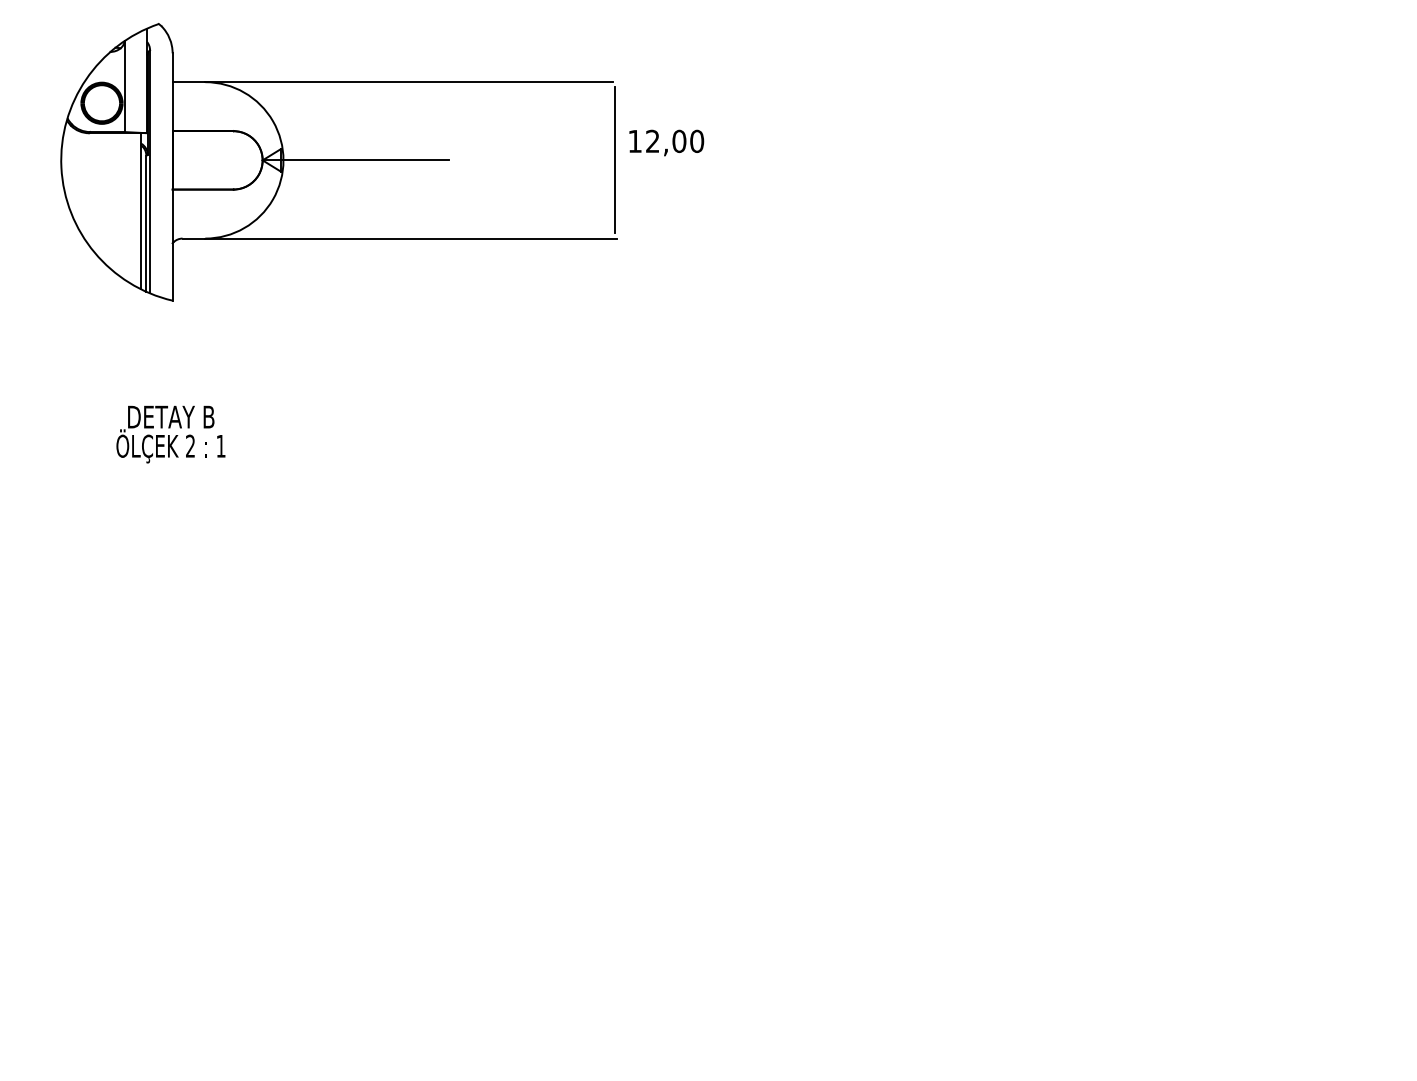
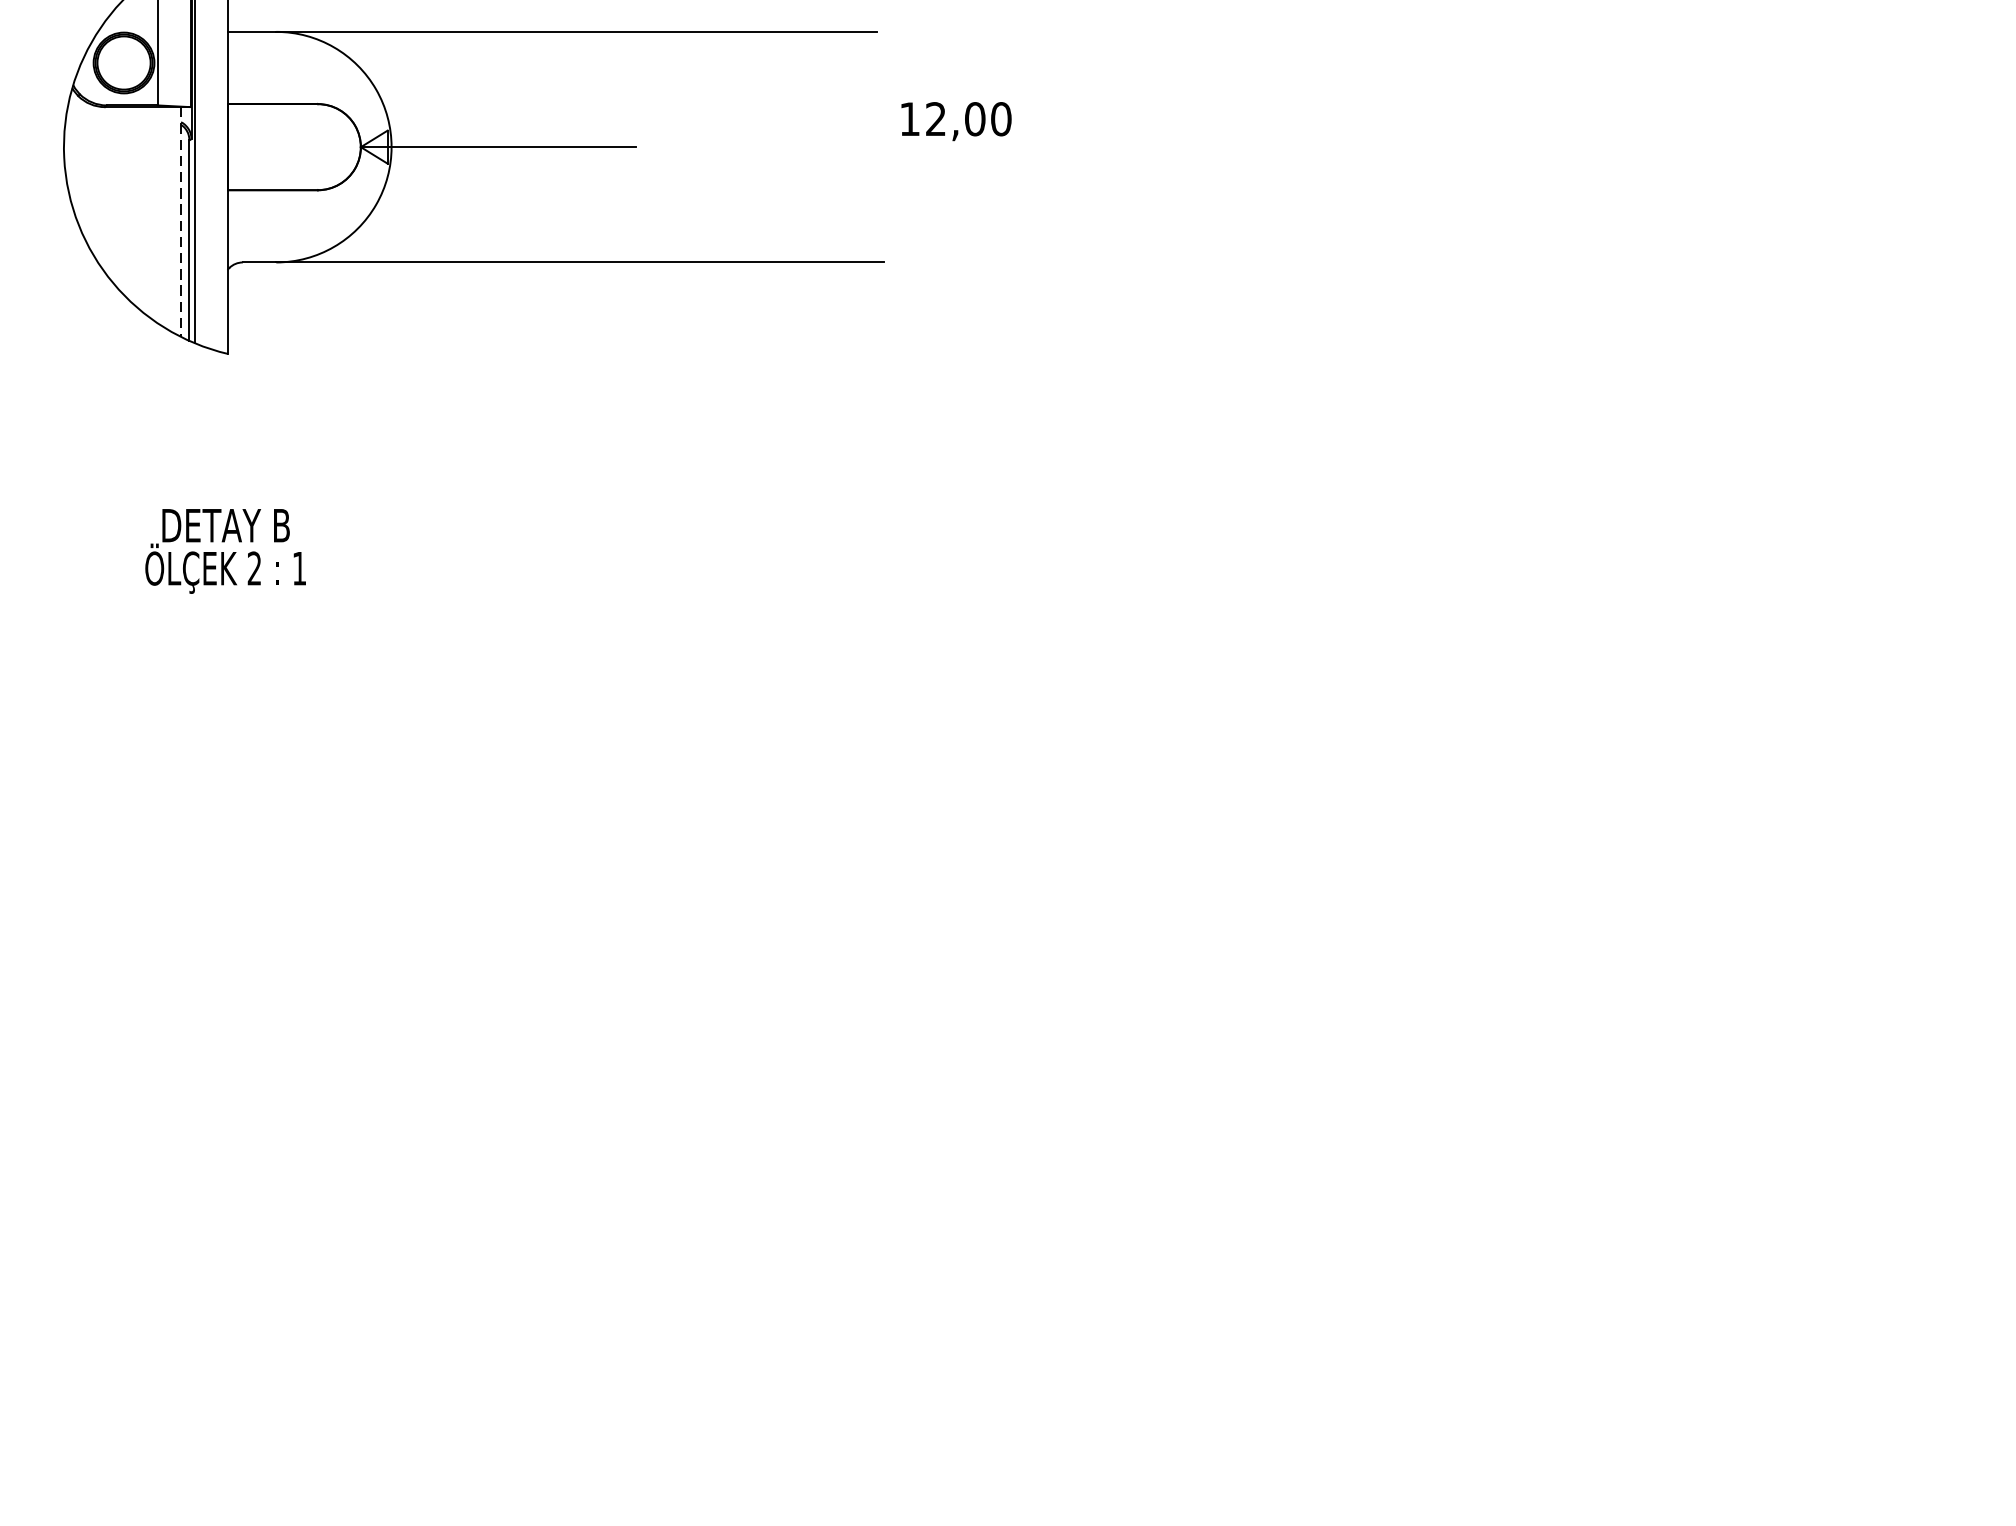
line: (614, 159) -> (879, 145), removed
line: (140, 211) -> (180, 222), solid -> dashed

